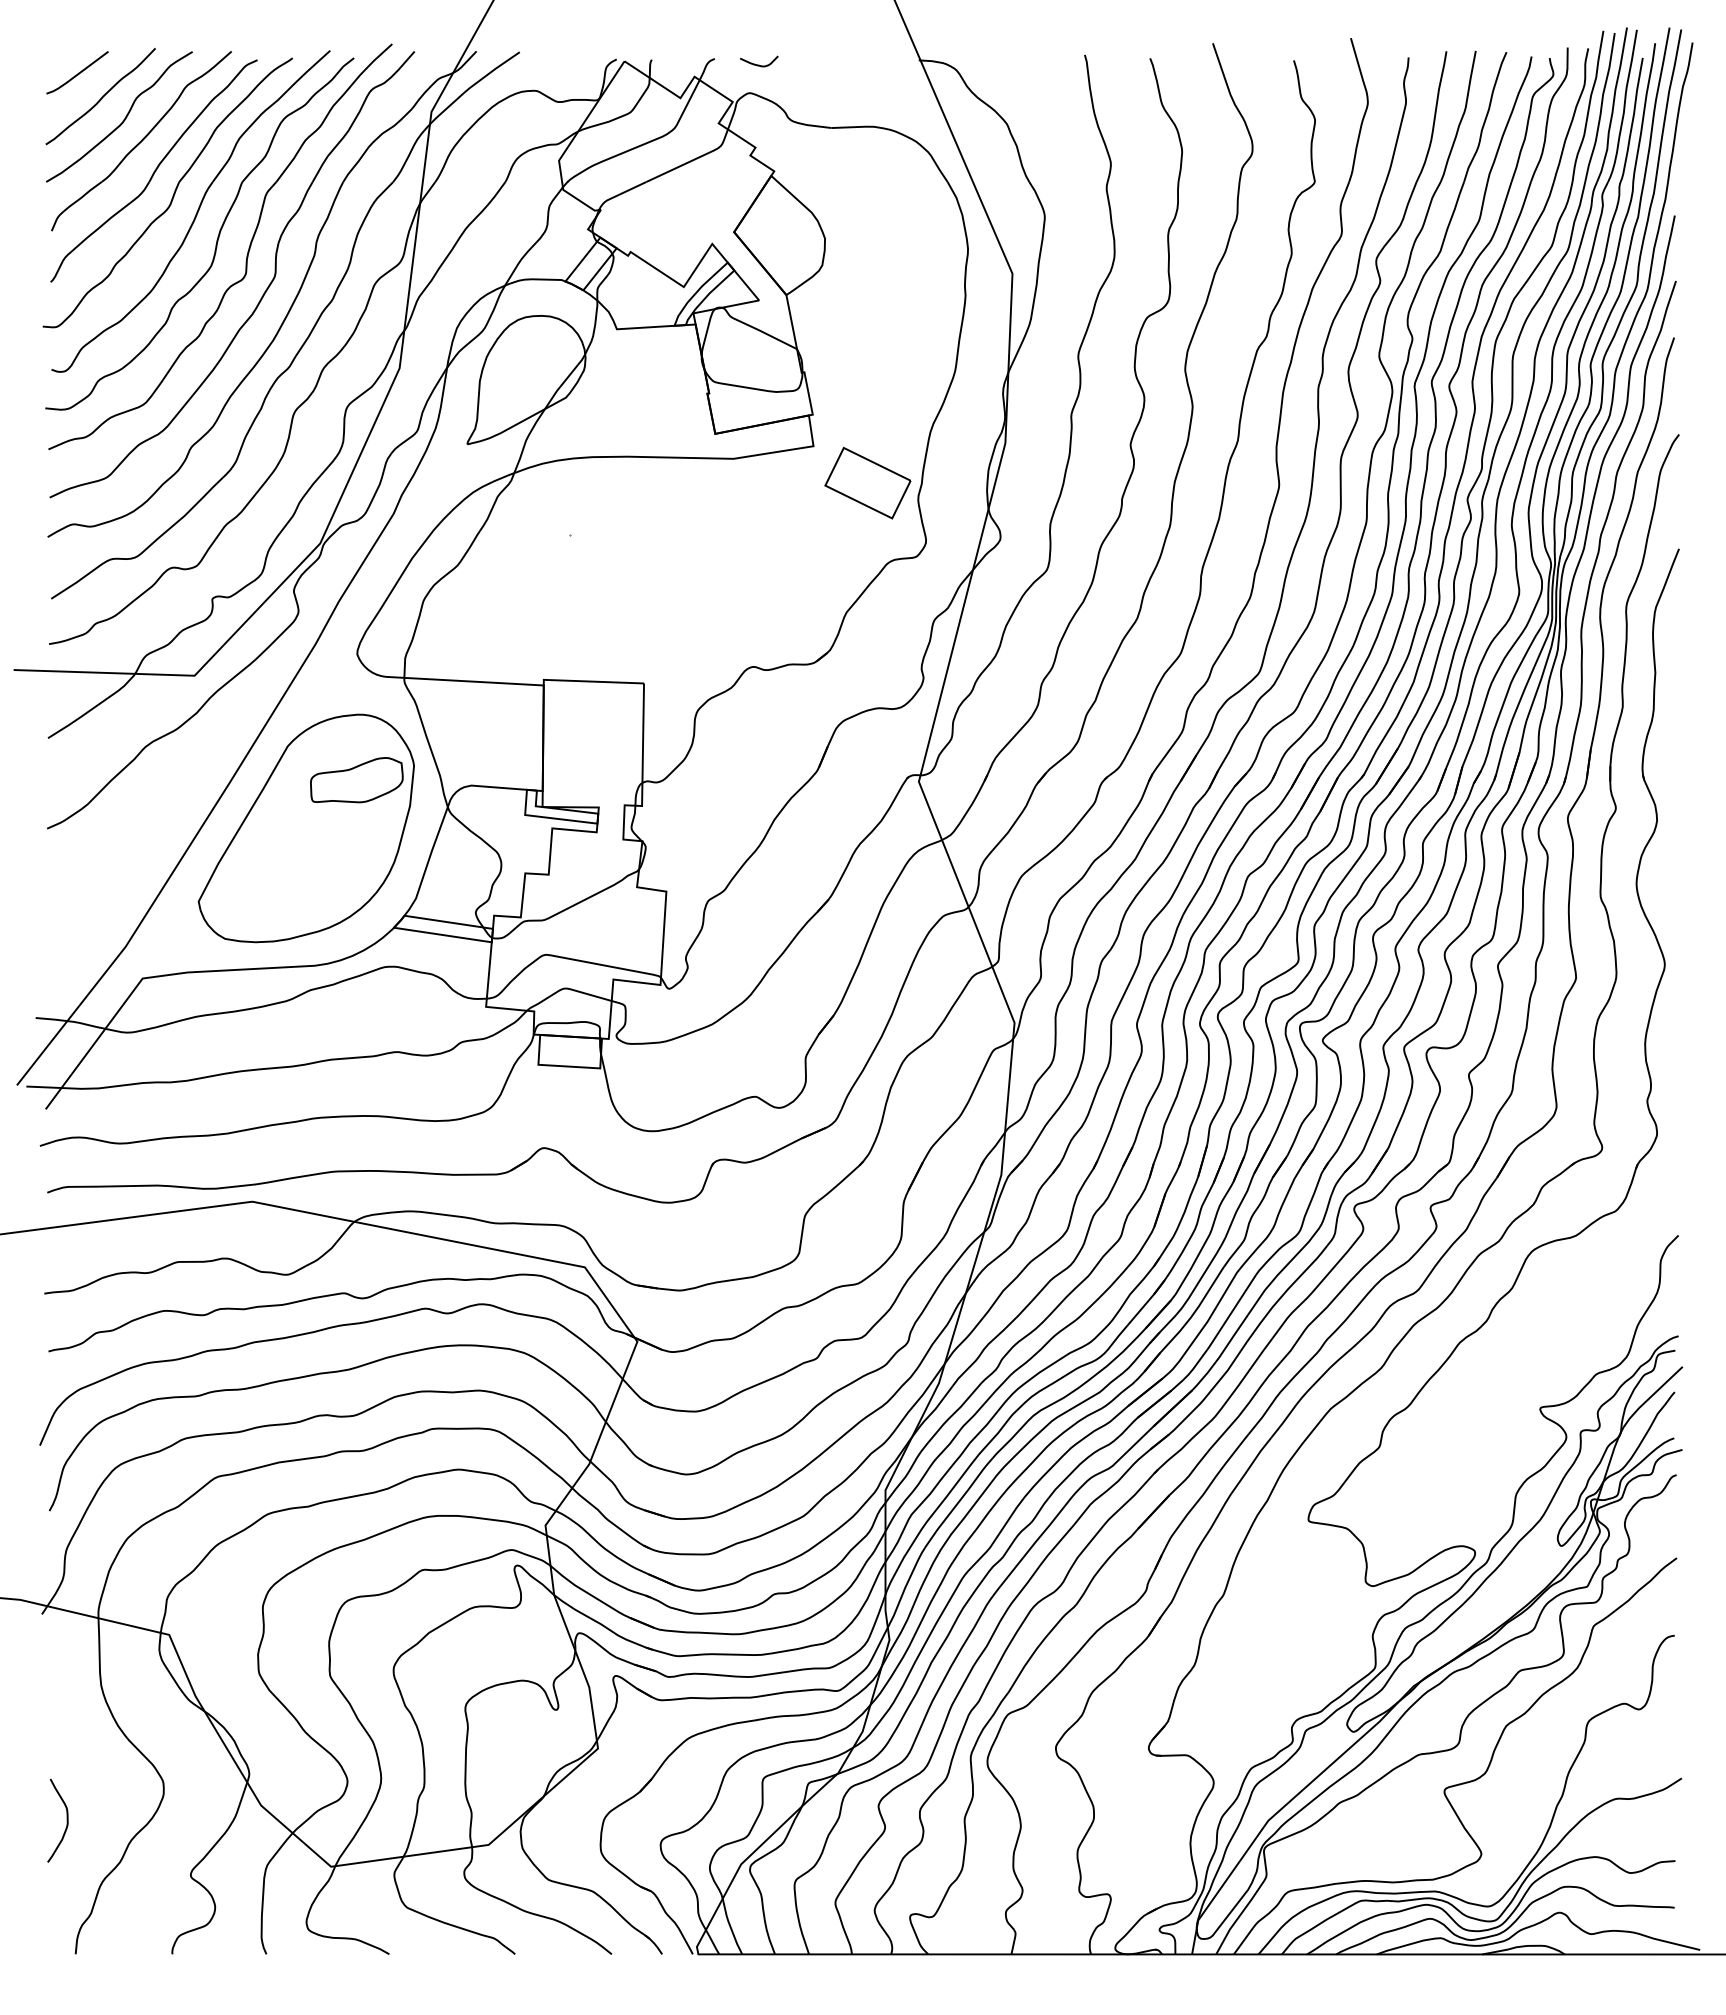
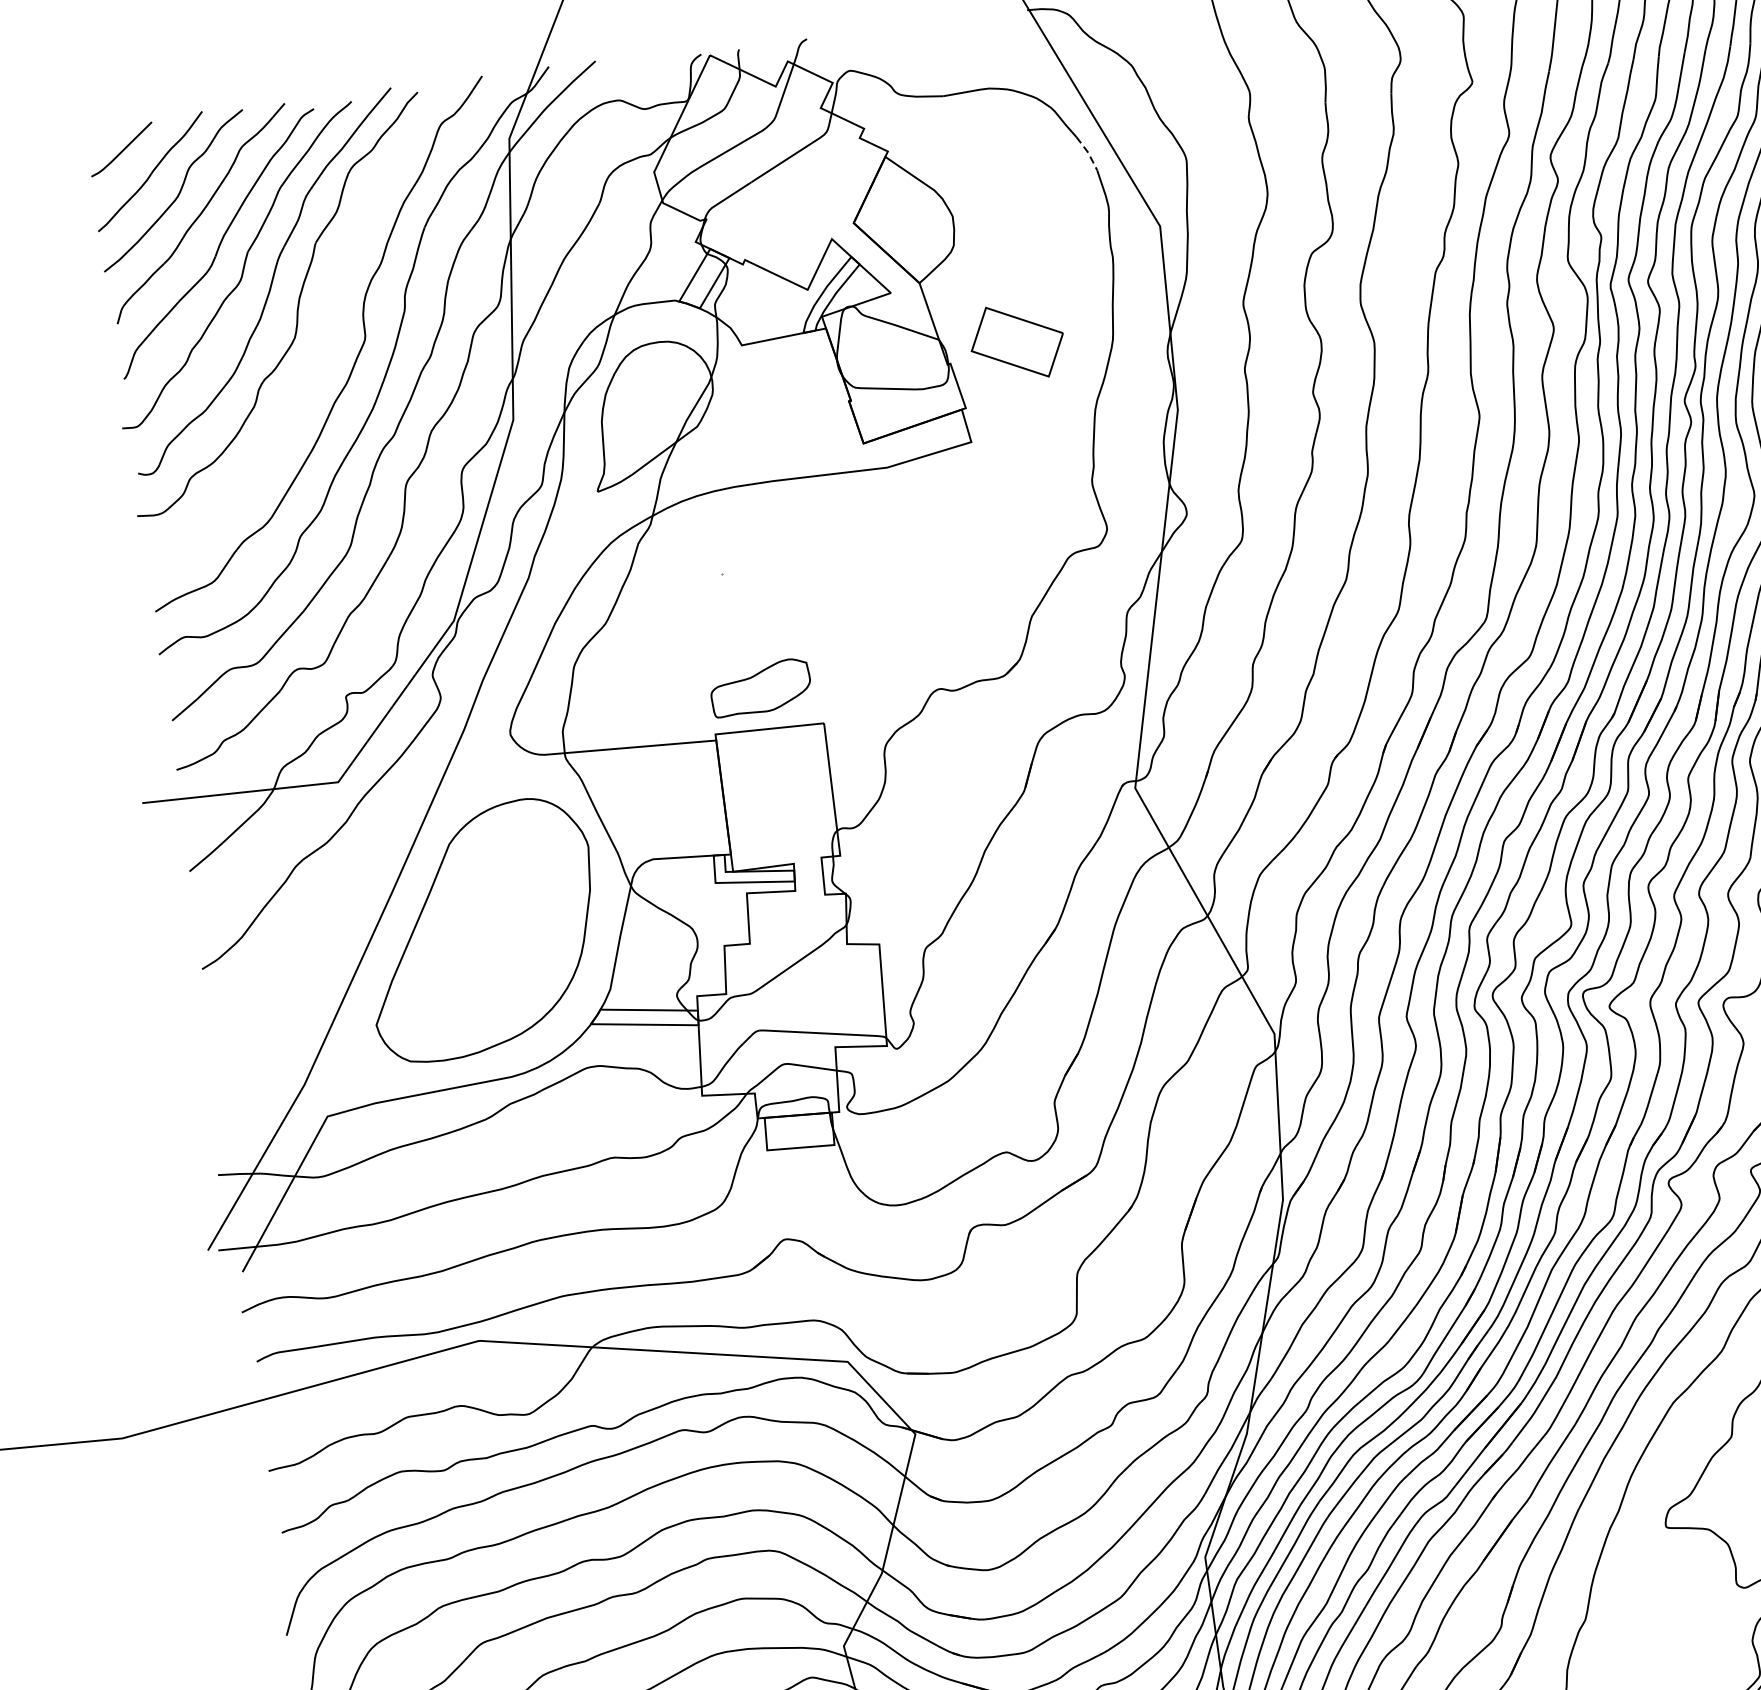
curve: (759, 64) -> (855, 38), removed
line: (956, 197) -> (1088, 152), solid -> dashed
part: (247, 251) -> (331, 316), removed
part: (867, 482) -> (1016, 341), moved
part: (356, 780) -> (760, 688), moved

